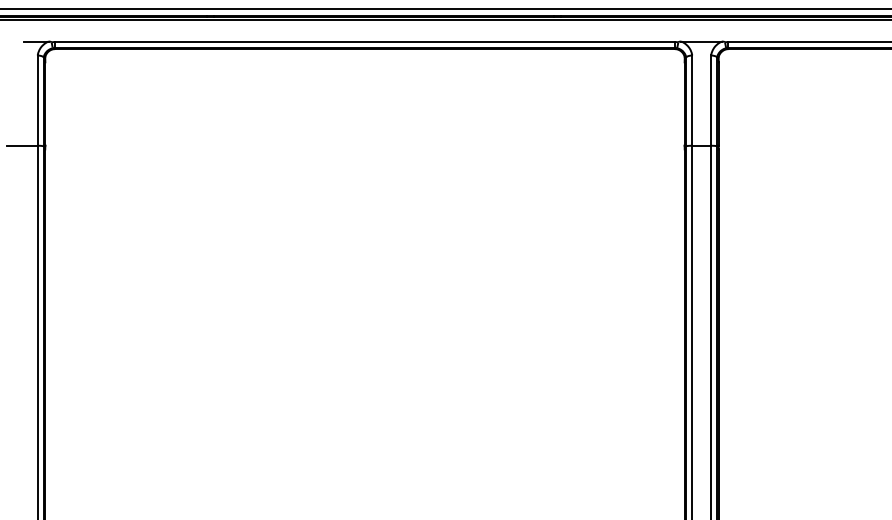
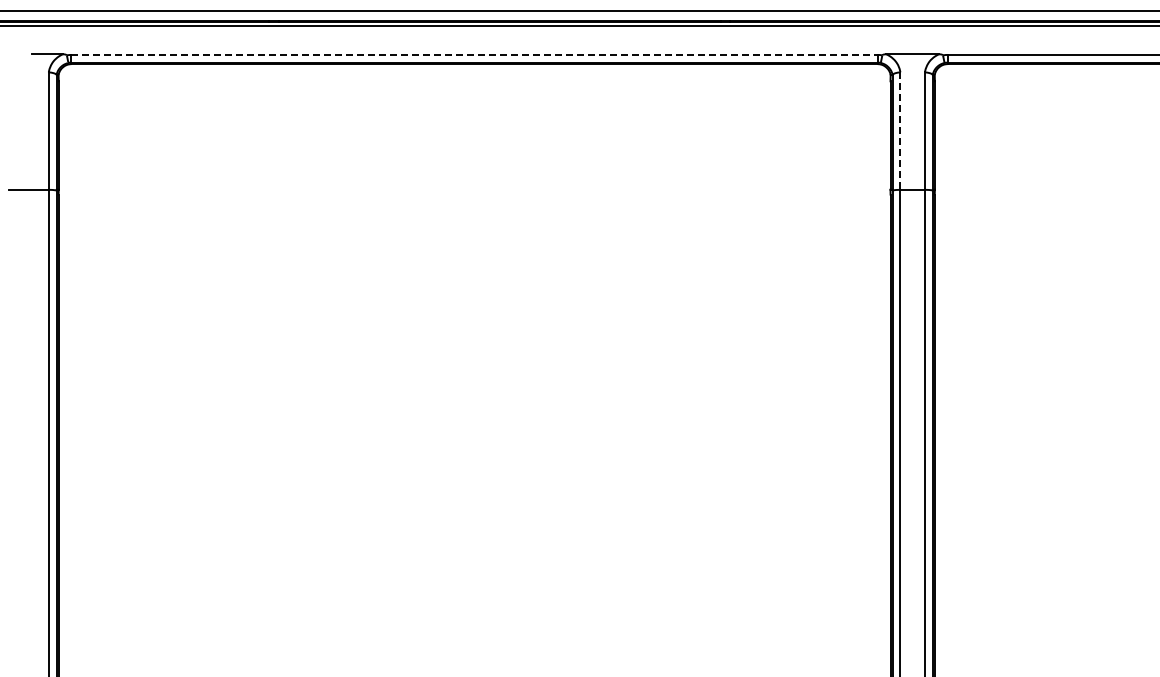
line: (365, 41) -> (475, 54), solid -> dashed
line: (692, 100) -> (900, 131), solid -> dashed

